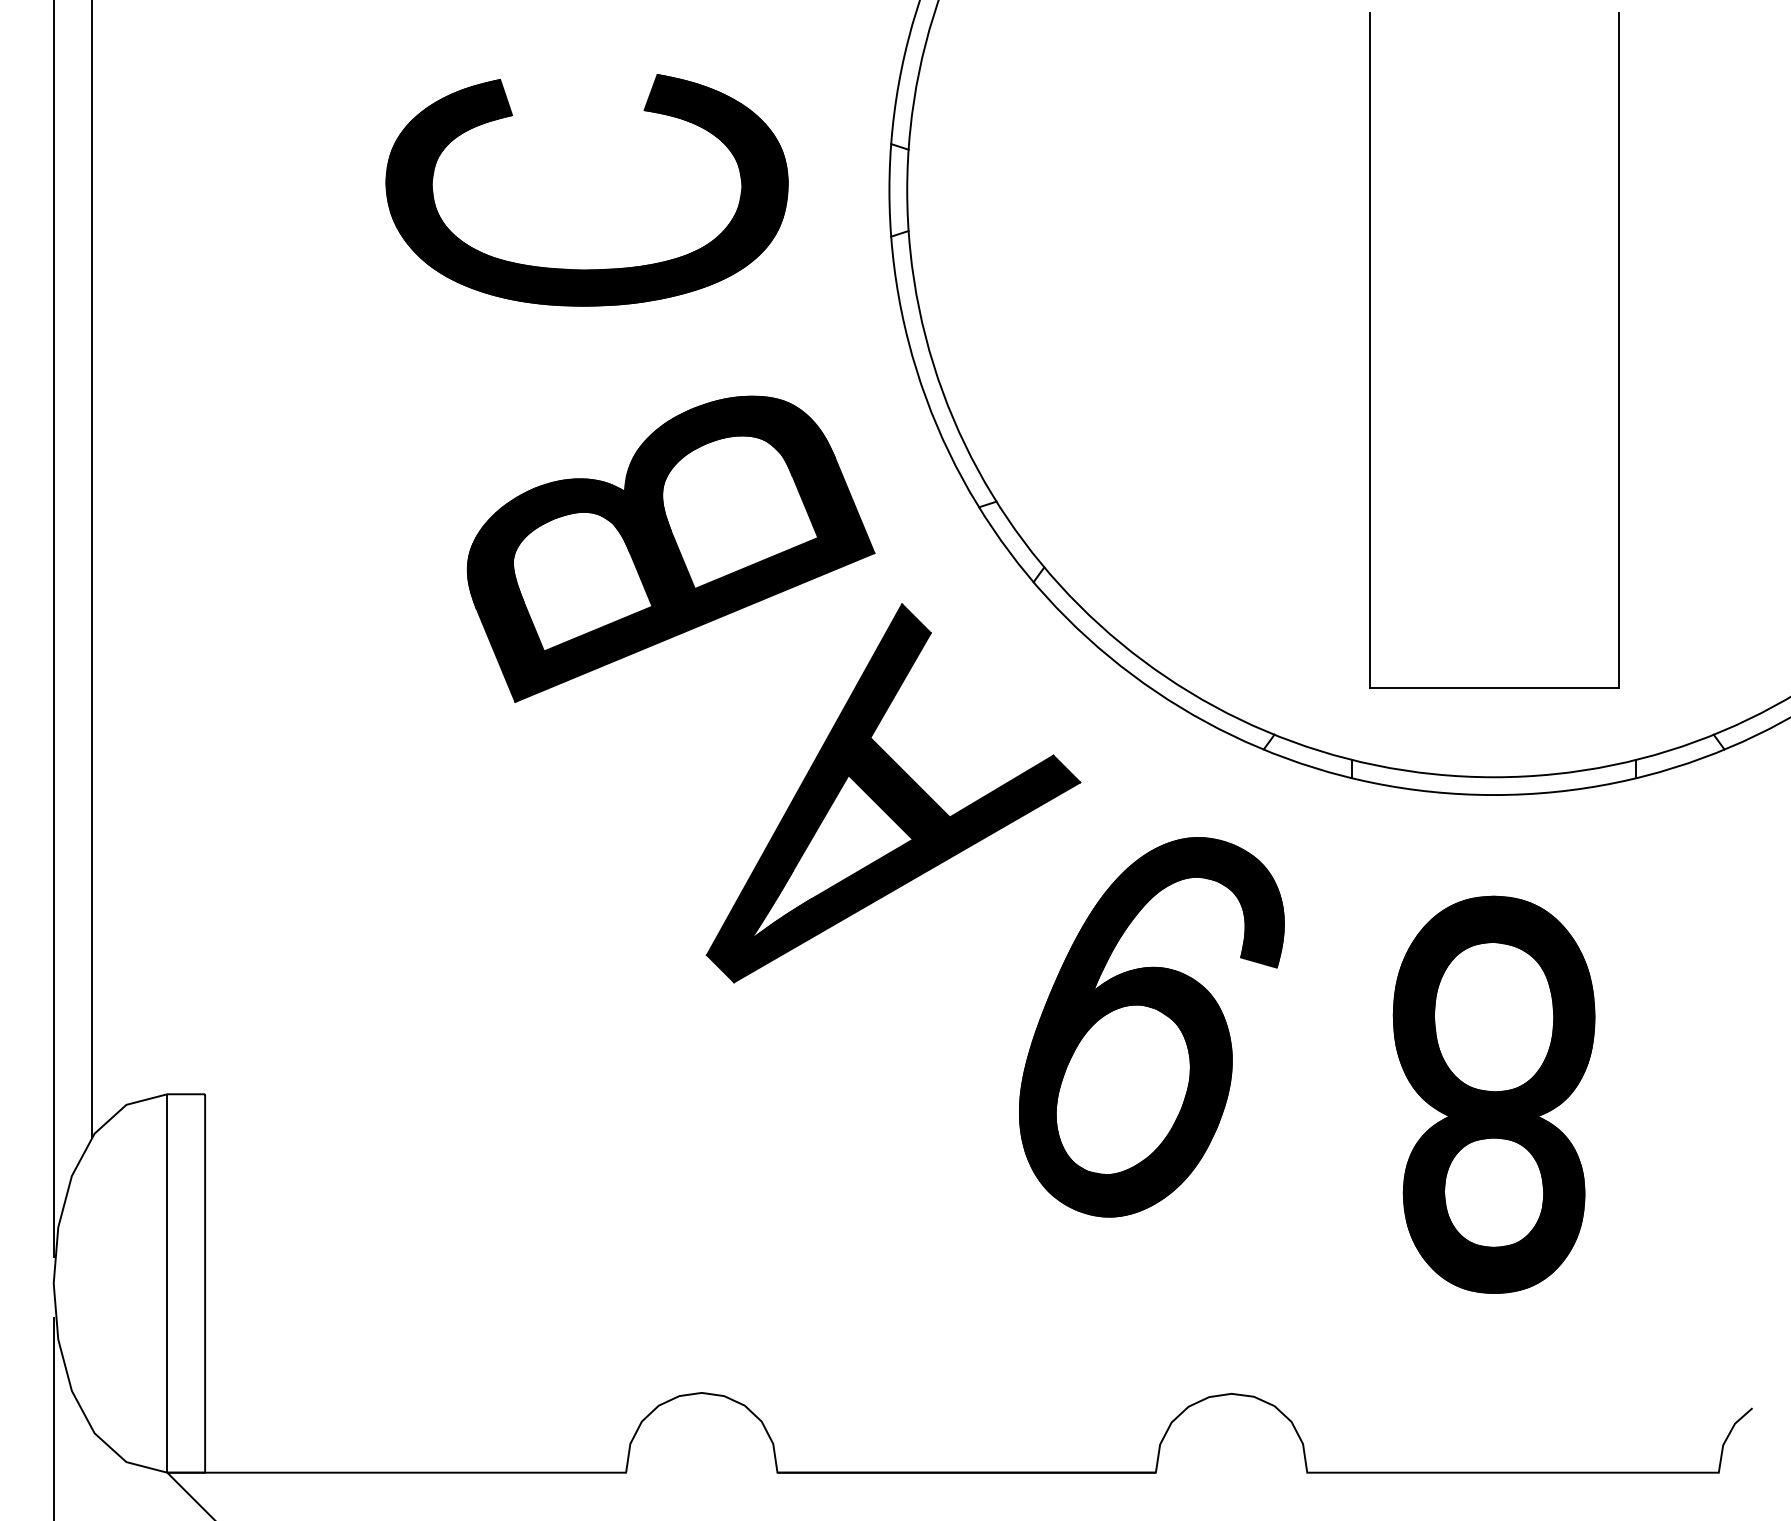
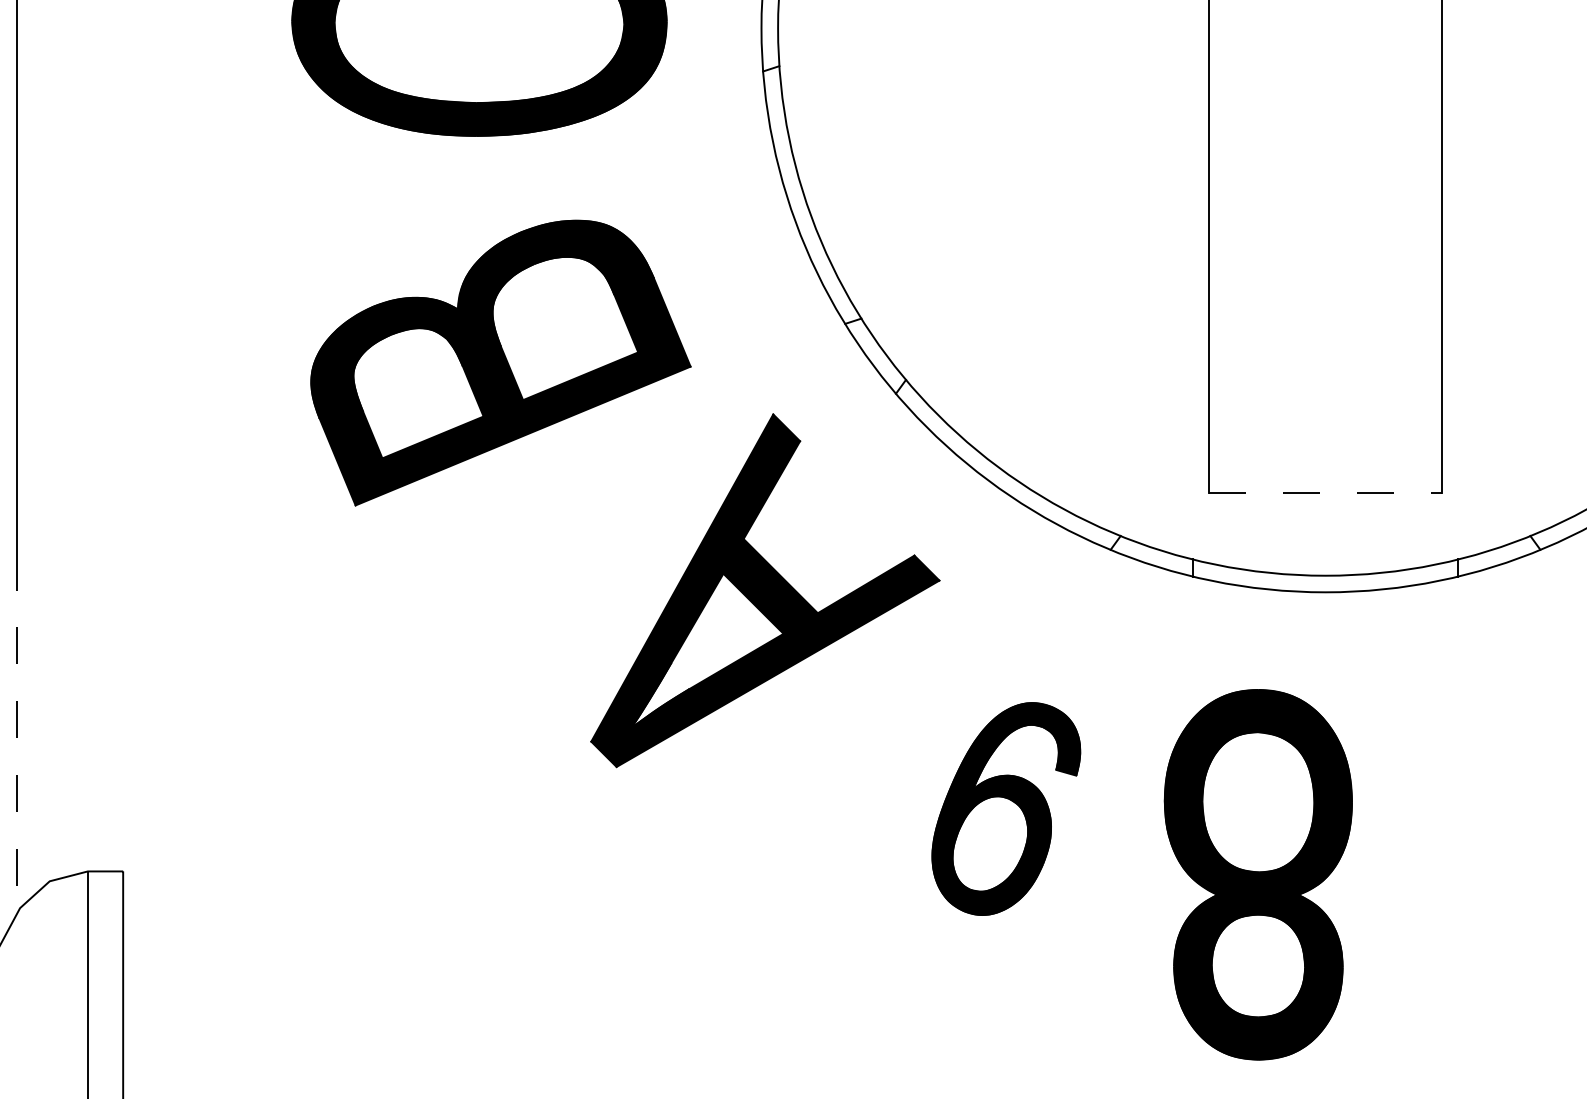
part: (670, 548) -> (500, 362), moved
line: (1494, 688) -> (1325, 492), solid -> dashed
line: (91, 946) -> (17, 733), solid -> dashed
part: (1151, 1027) -> (1005, 809), size x0.6
part: (1493, 1094) -> (1257, 874), moved

